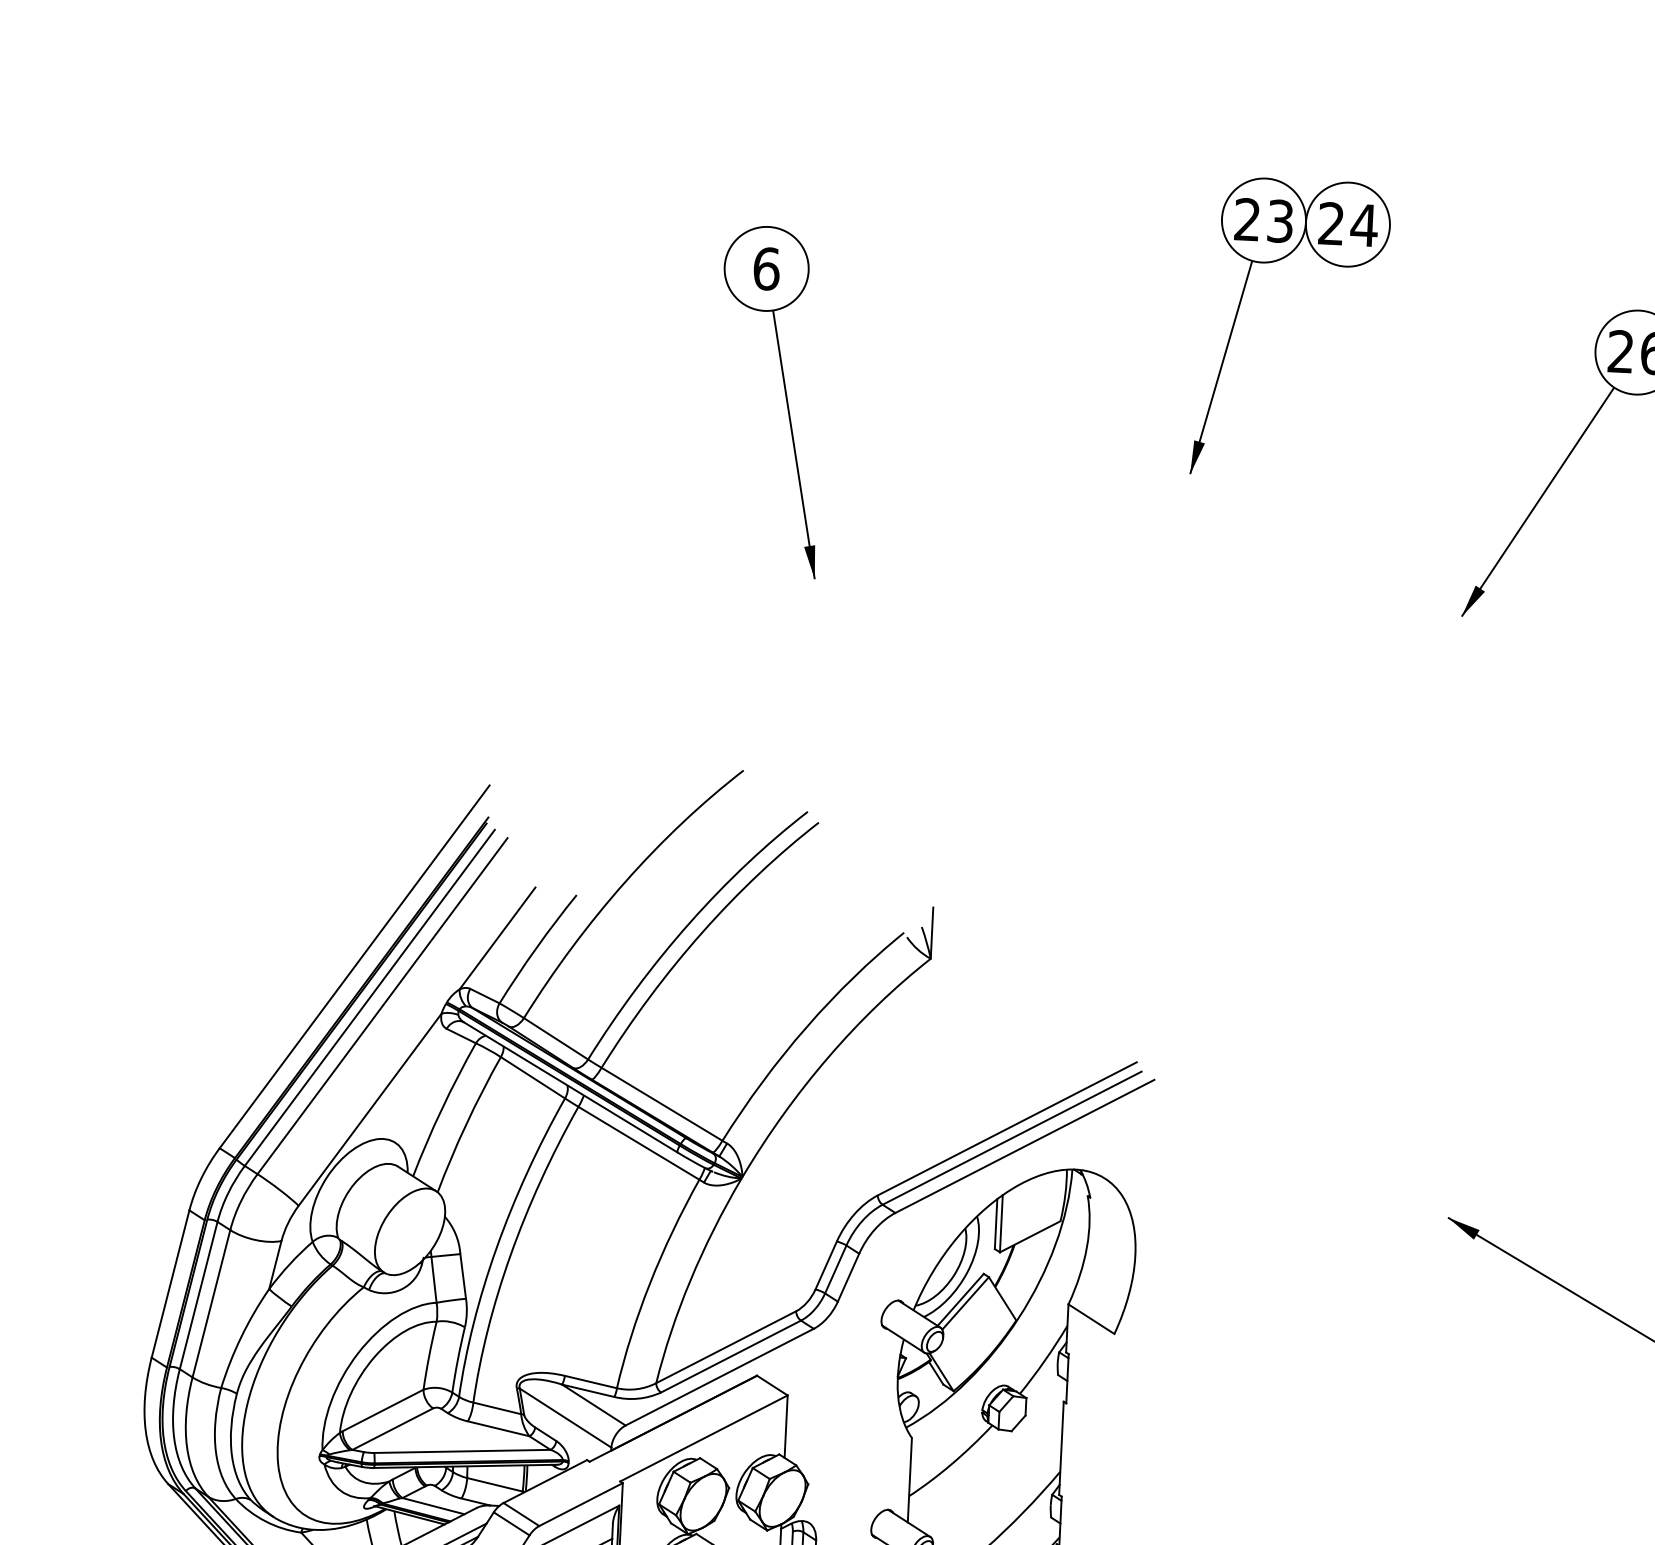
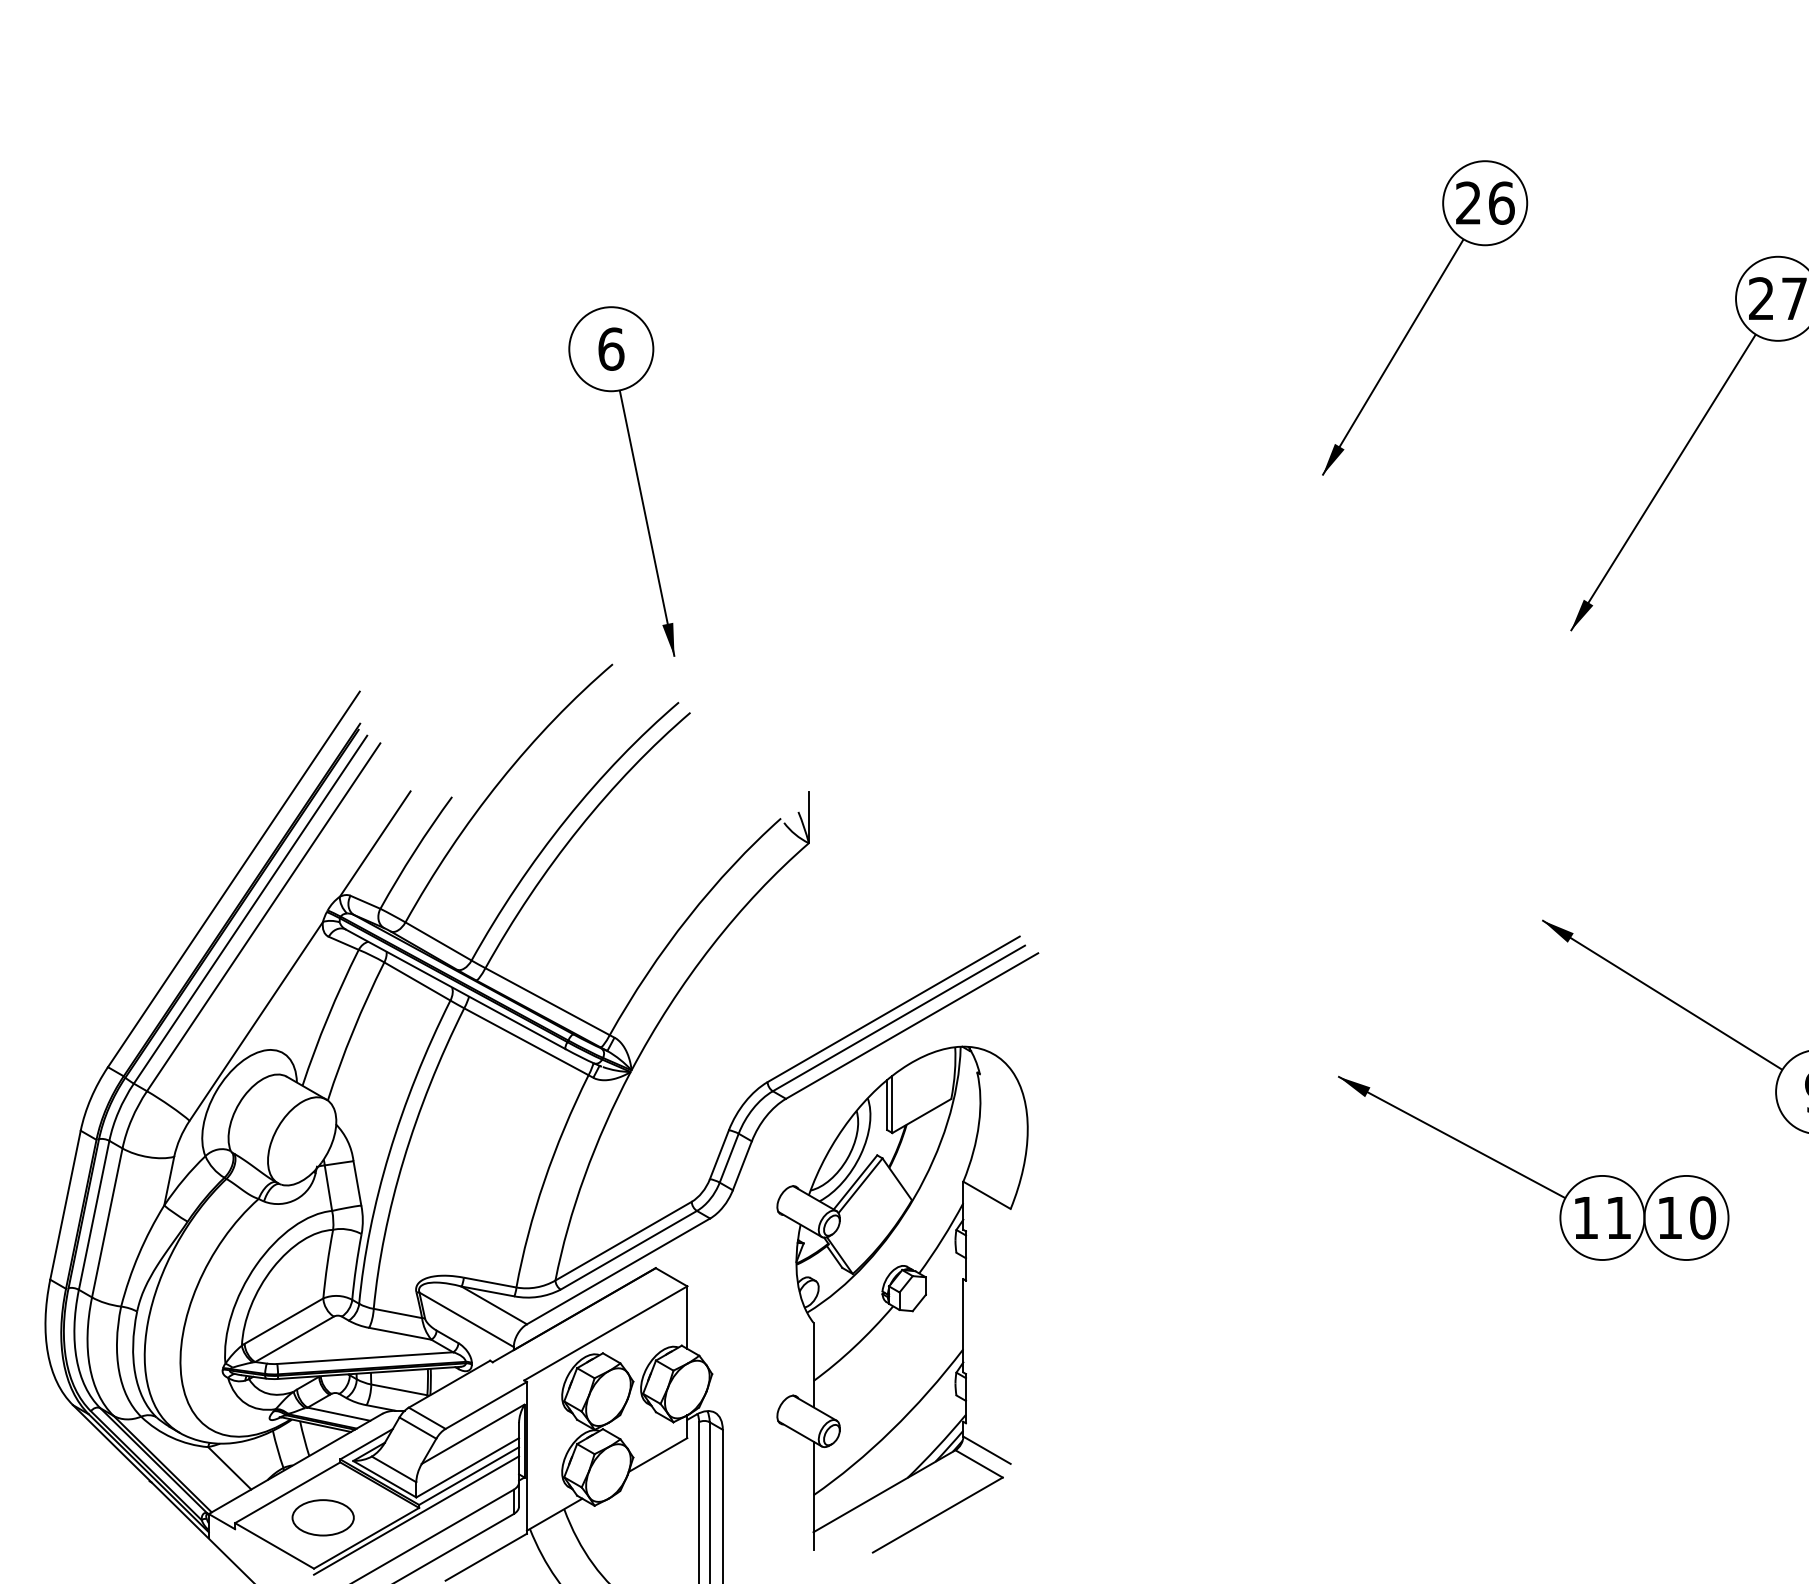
part: (1238, 313) -> (1084, 183), removed
part: (785, 398) -> (636, 477), moved

